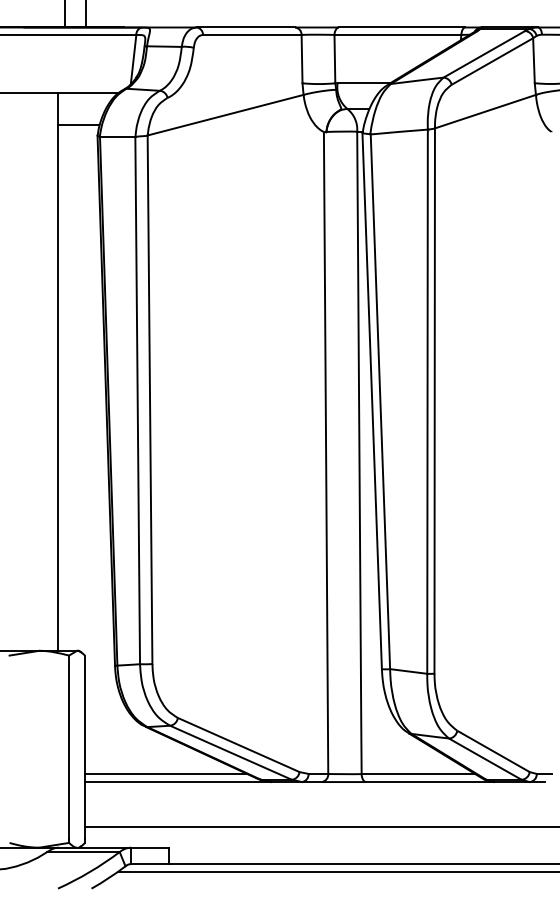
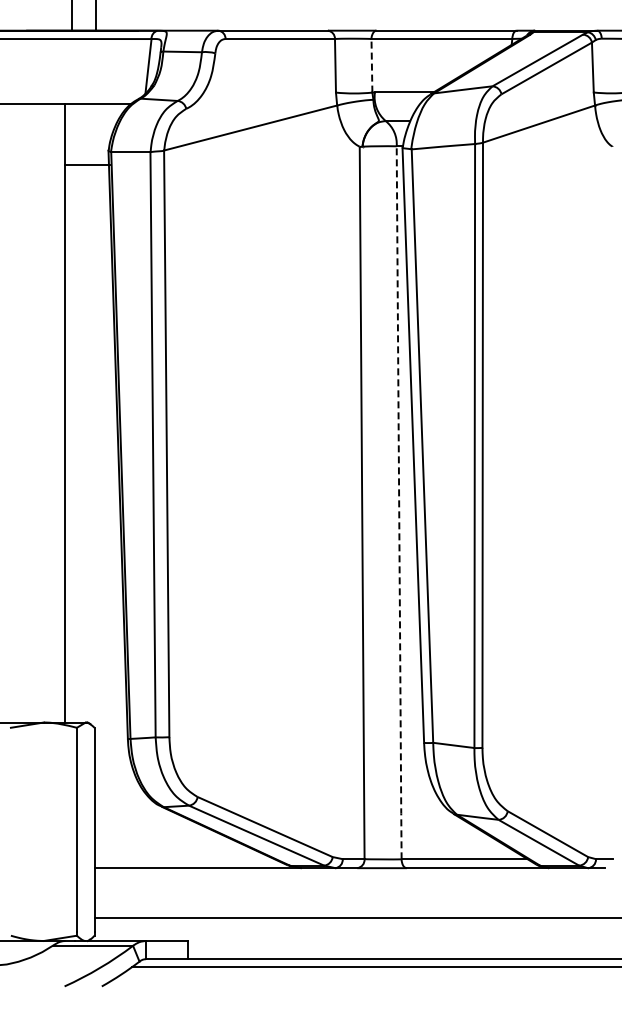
line: (334, 58) -> (371, 65), solid -> dashed
line: (78, 124) -> (87, 164), moved
line: (359, 454) -> (399, 504), solid -> dashed
line: (166, 774) -> (184, 859), removed

